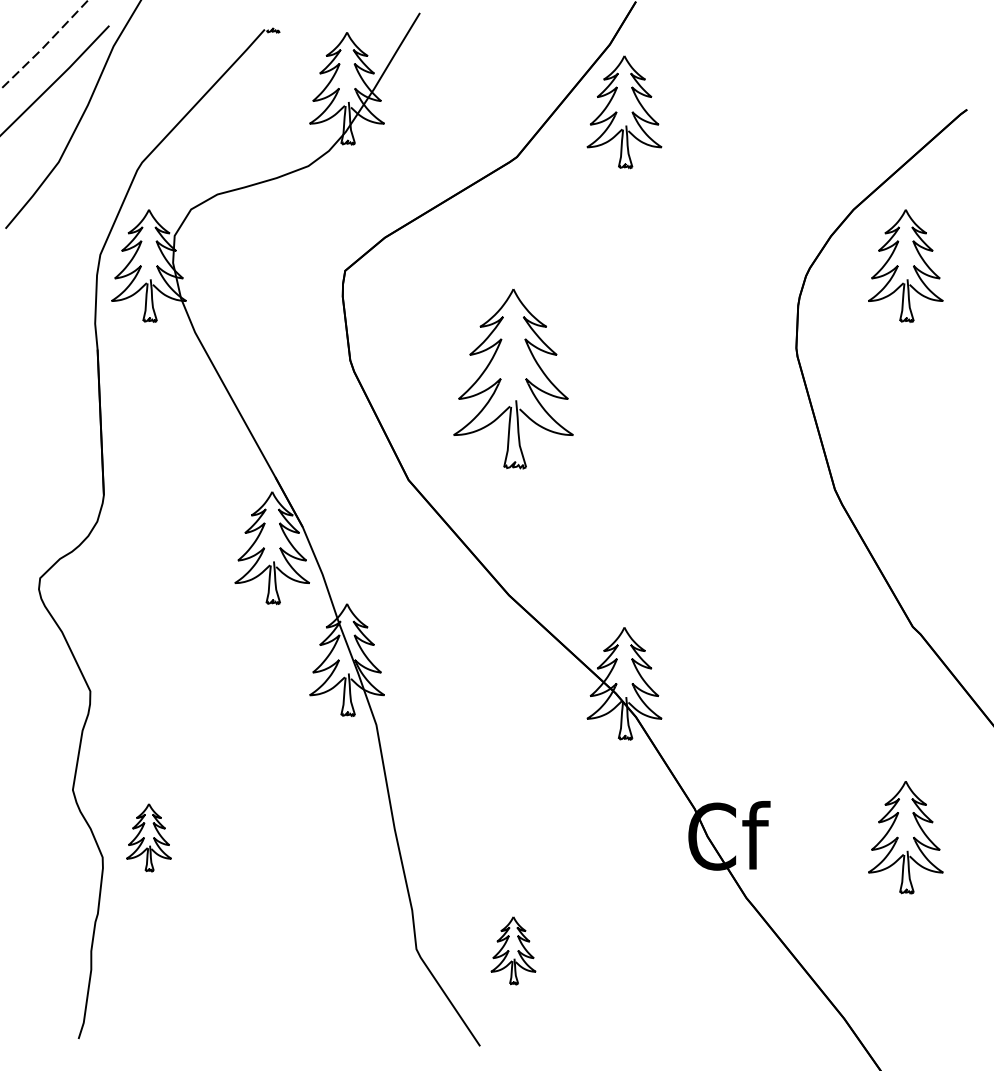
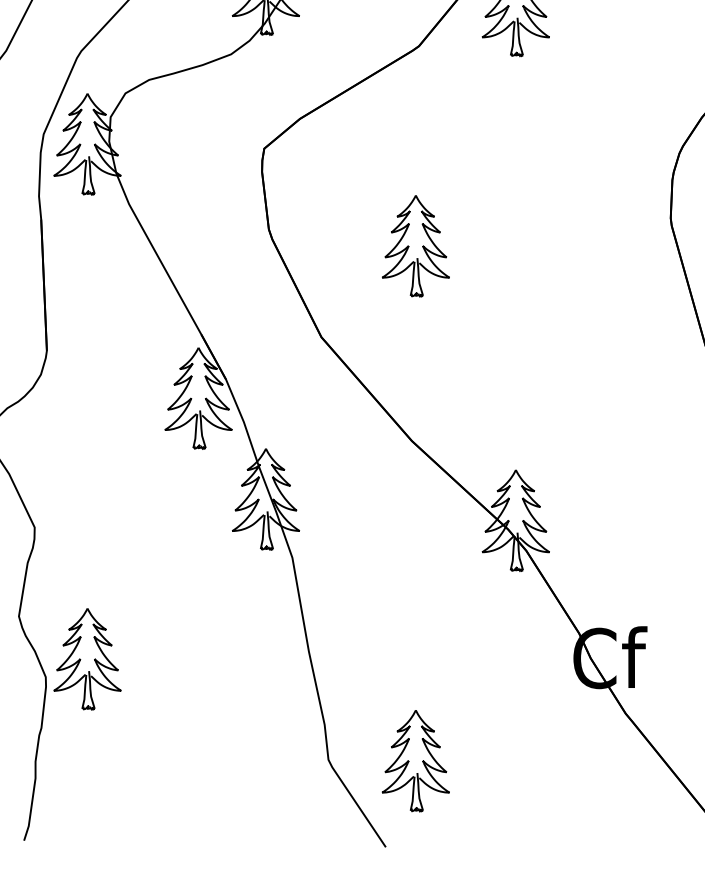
part: (513, 378) -> (415, 245), size x0.62
part: (148, 837) -> (87, 659), size x1.67
part: (513, 950) -> (415, 760), size x1.67

